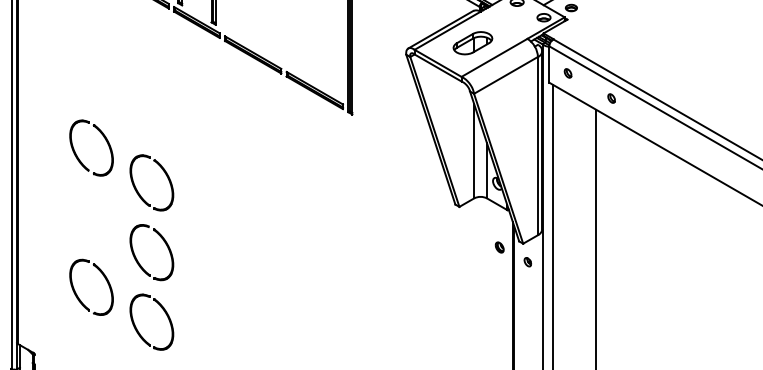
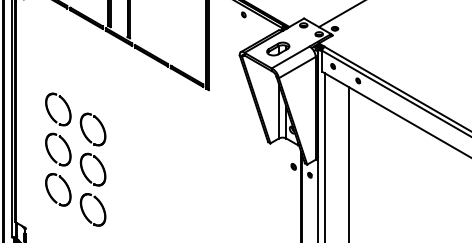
part: (102, 207) -> (64, 143), added

